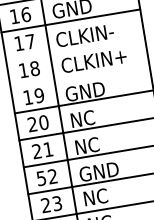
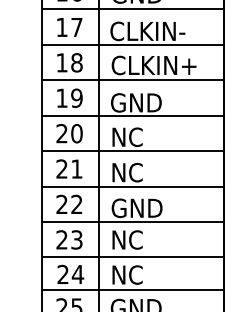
line: (74, 47) -> (132, 44), added
line: (79, 75) -> (132, 80), added
text: (41, 178) -> (61, 204), 52 -> 22

